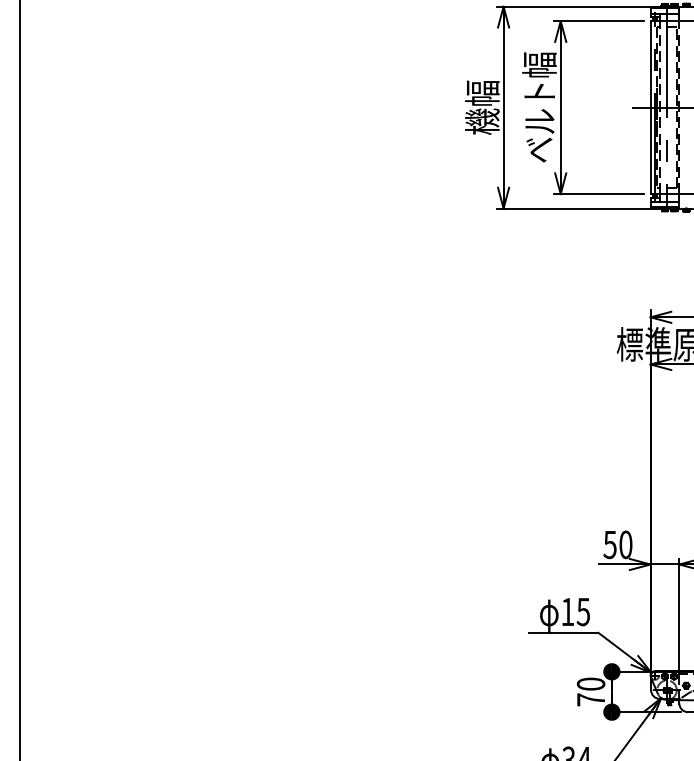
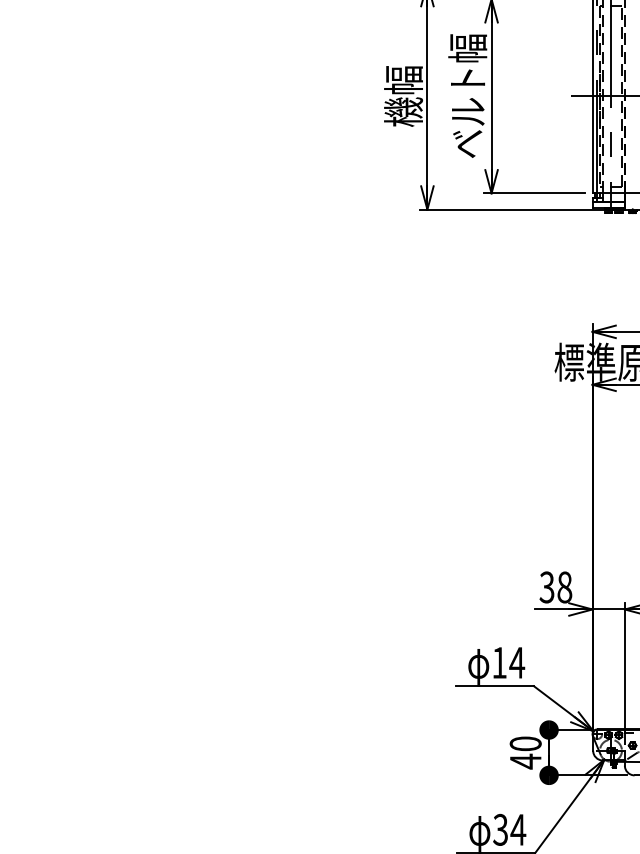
text: (618, 544) -> (556, 587), 50 -> 38
text: (583, 612) -> (517, 663), 15 -> 14
text: (590, 699) -> (525, 761), 70 -> 40

